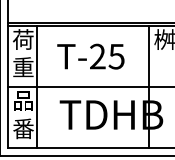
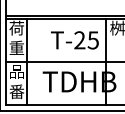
text: (90, 56) -> (74, 40), moved

